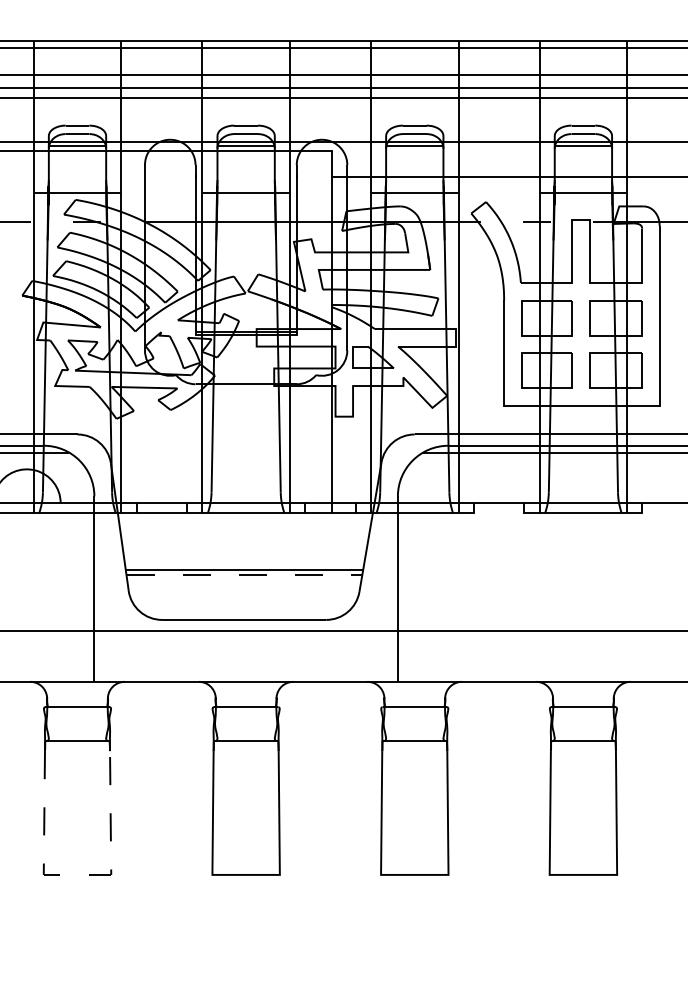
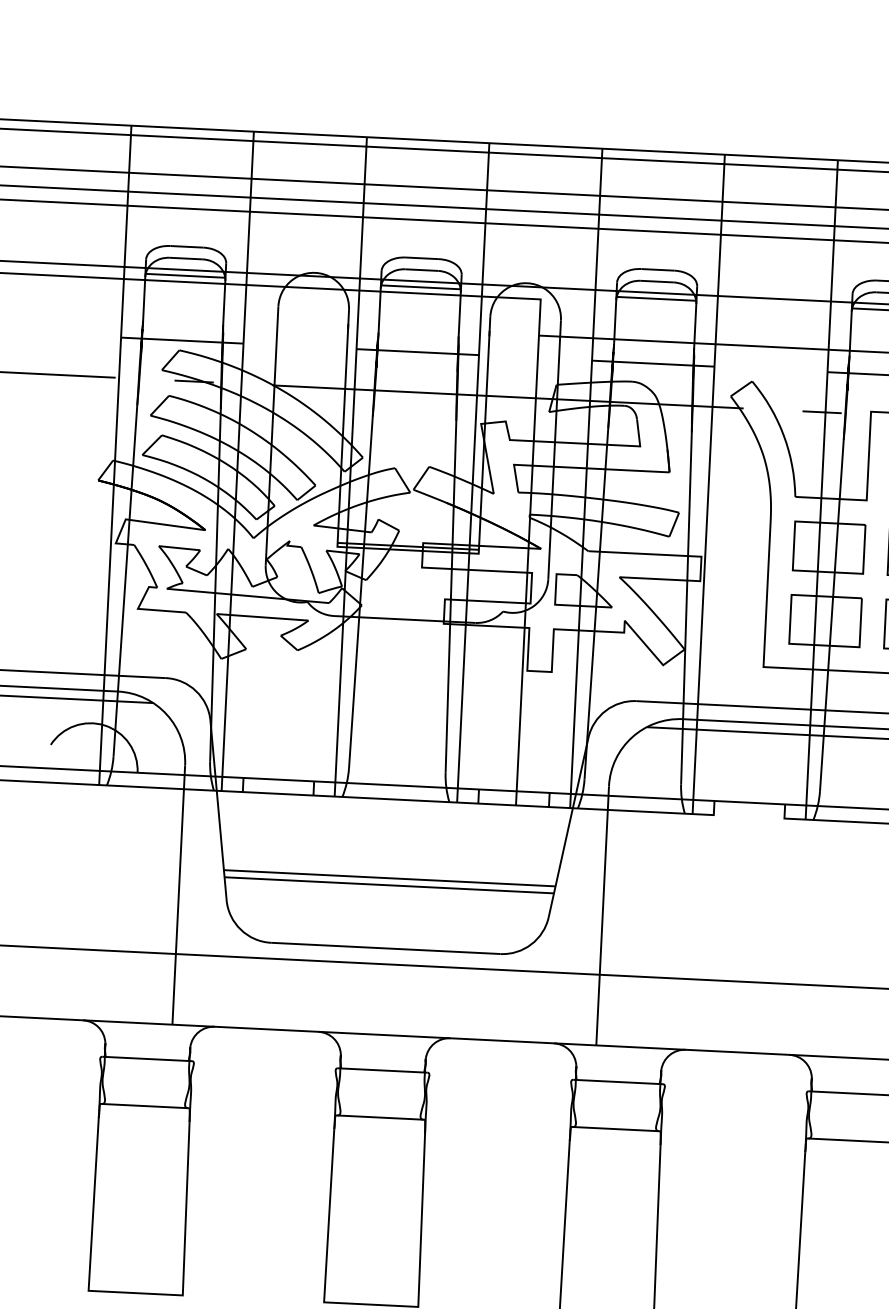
line: (244, 574) -> (389, 885), dashed -> solid
line: (77, 874) -> (135, 1292), dashed -> solid

